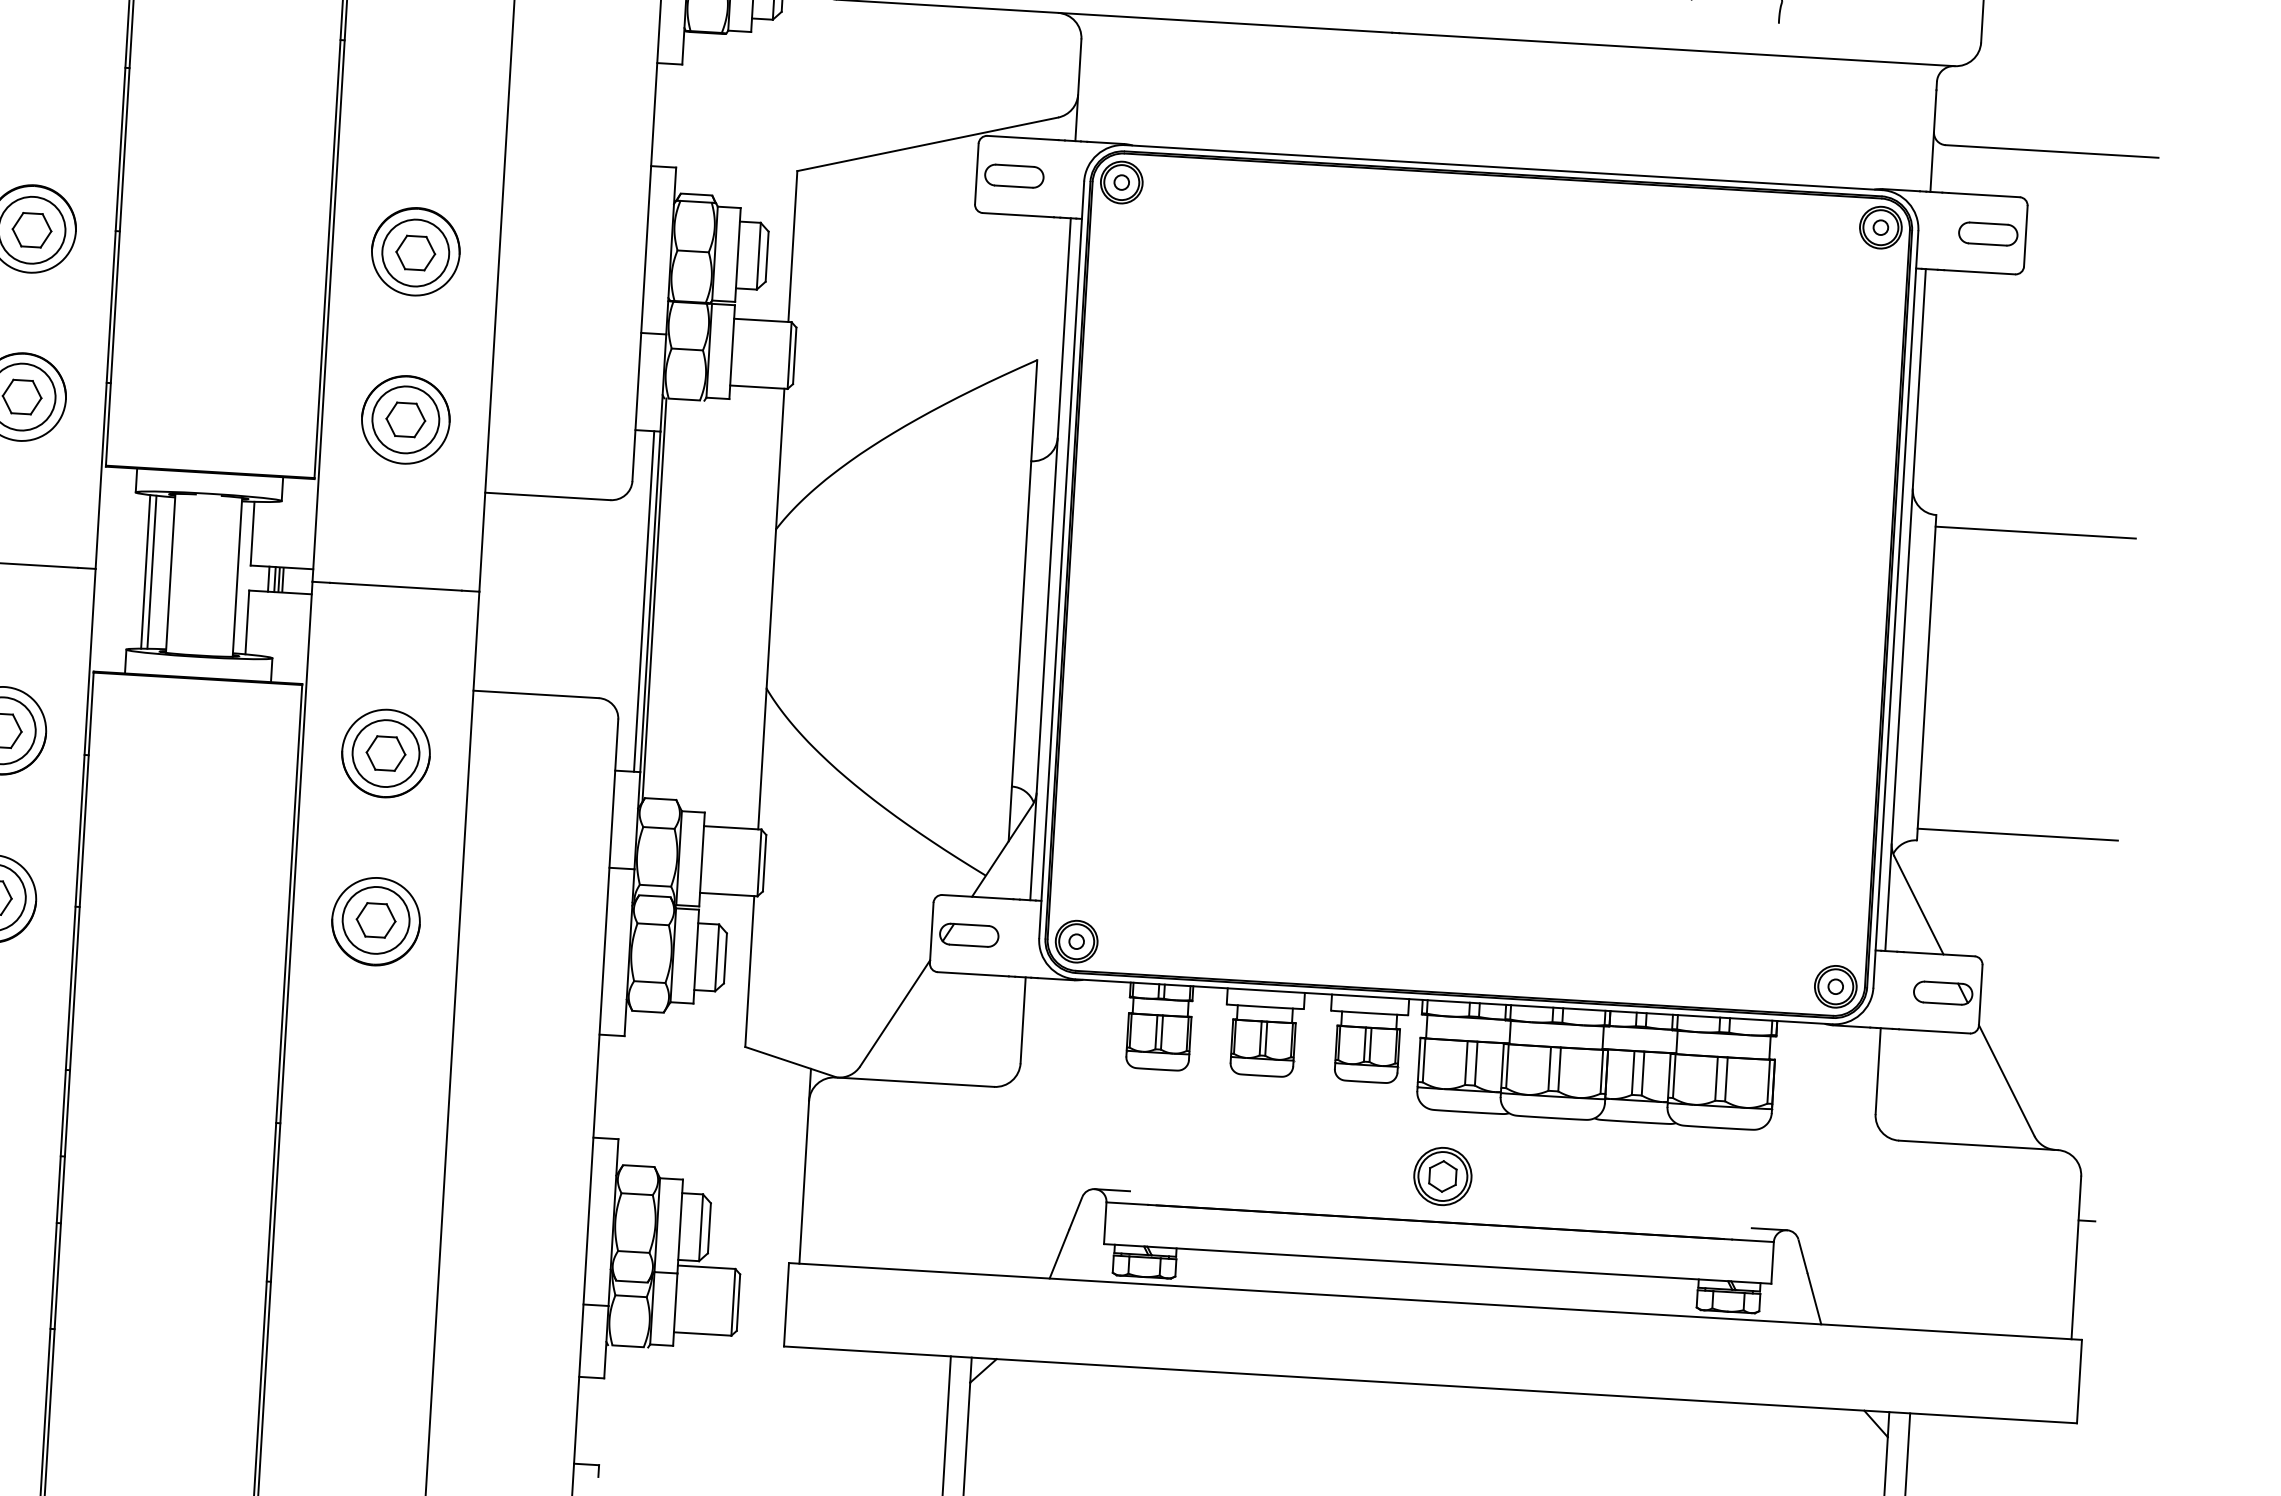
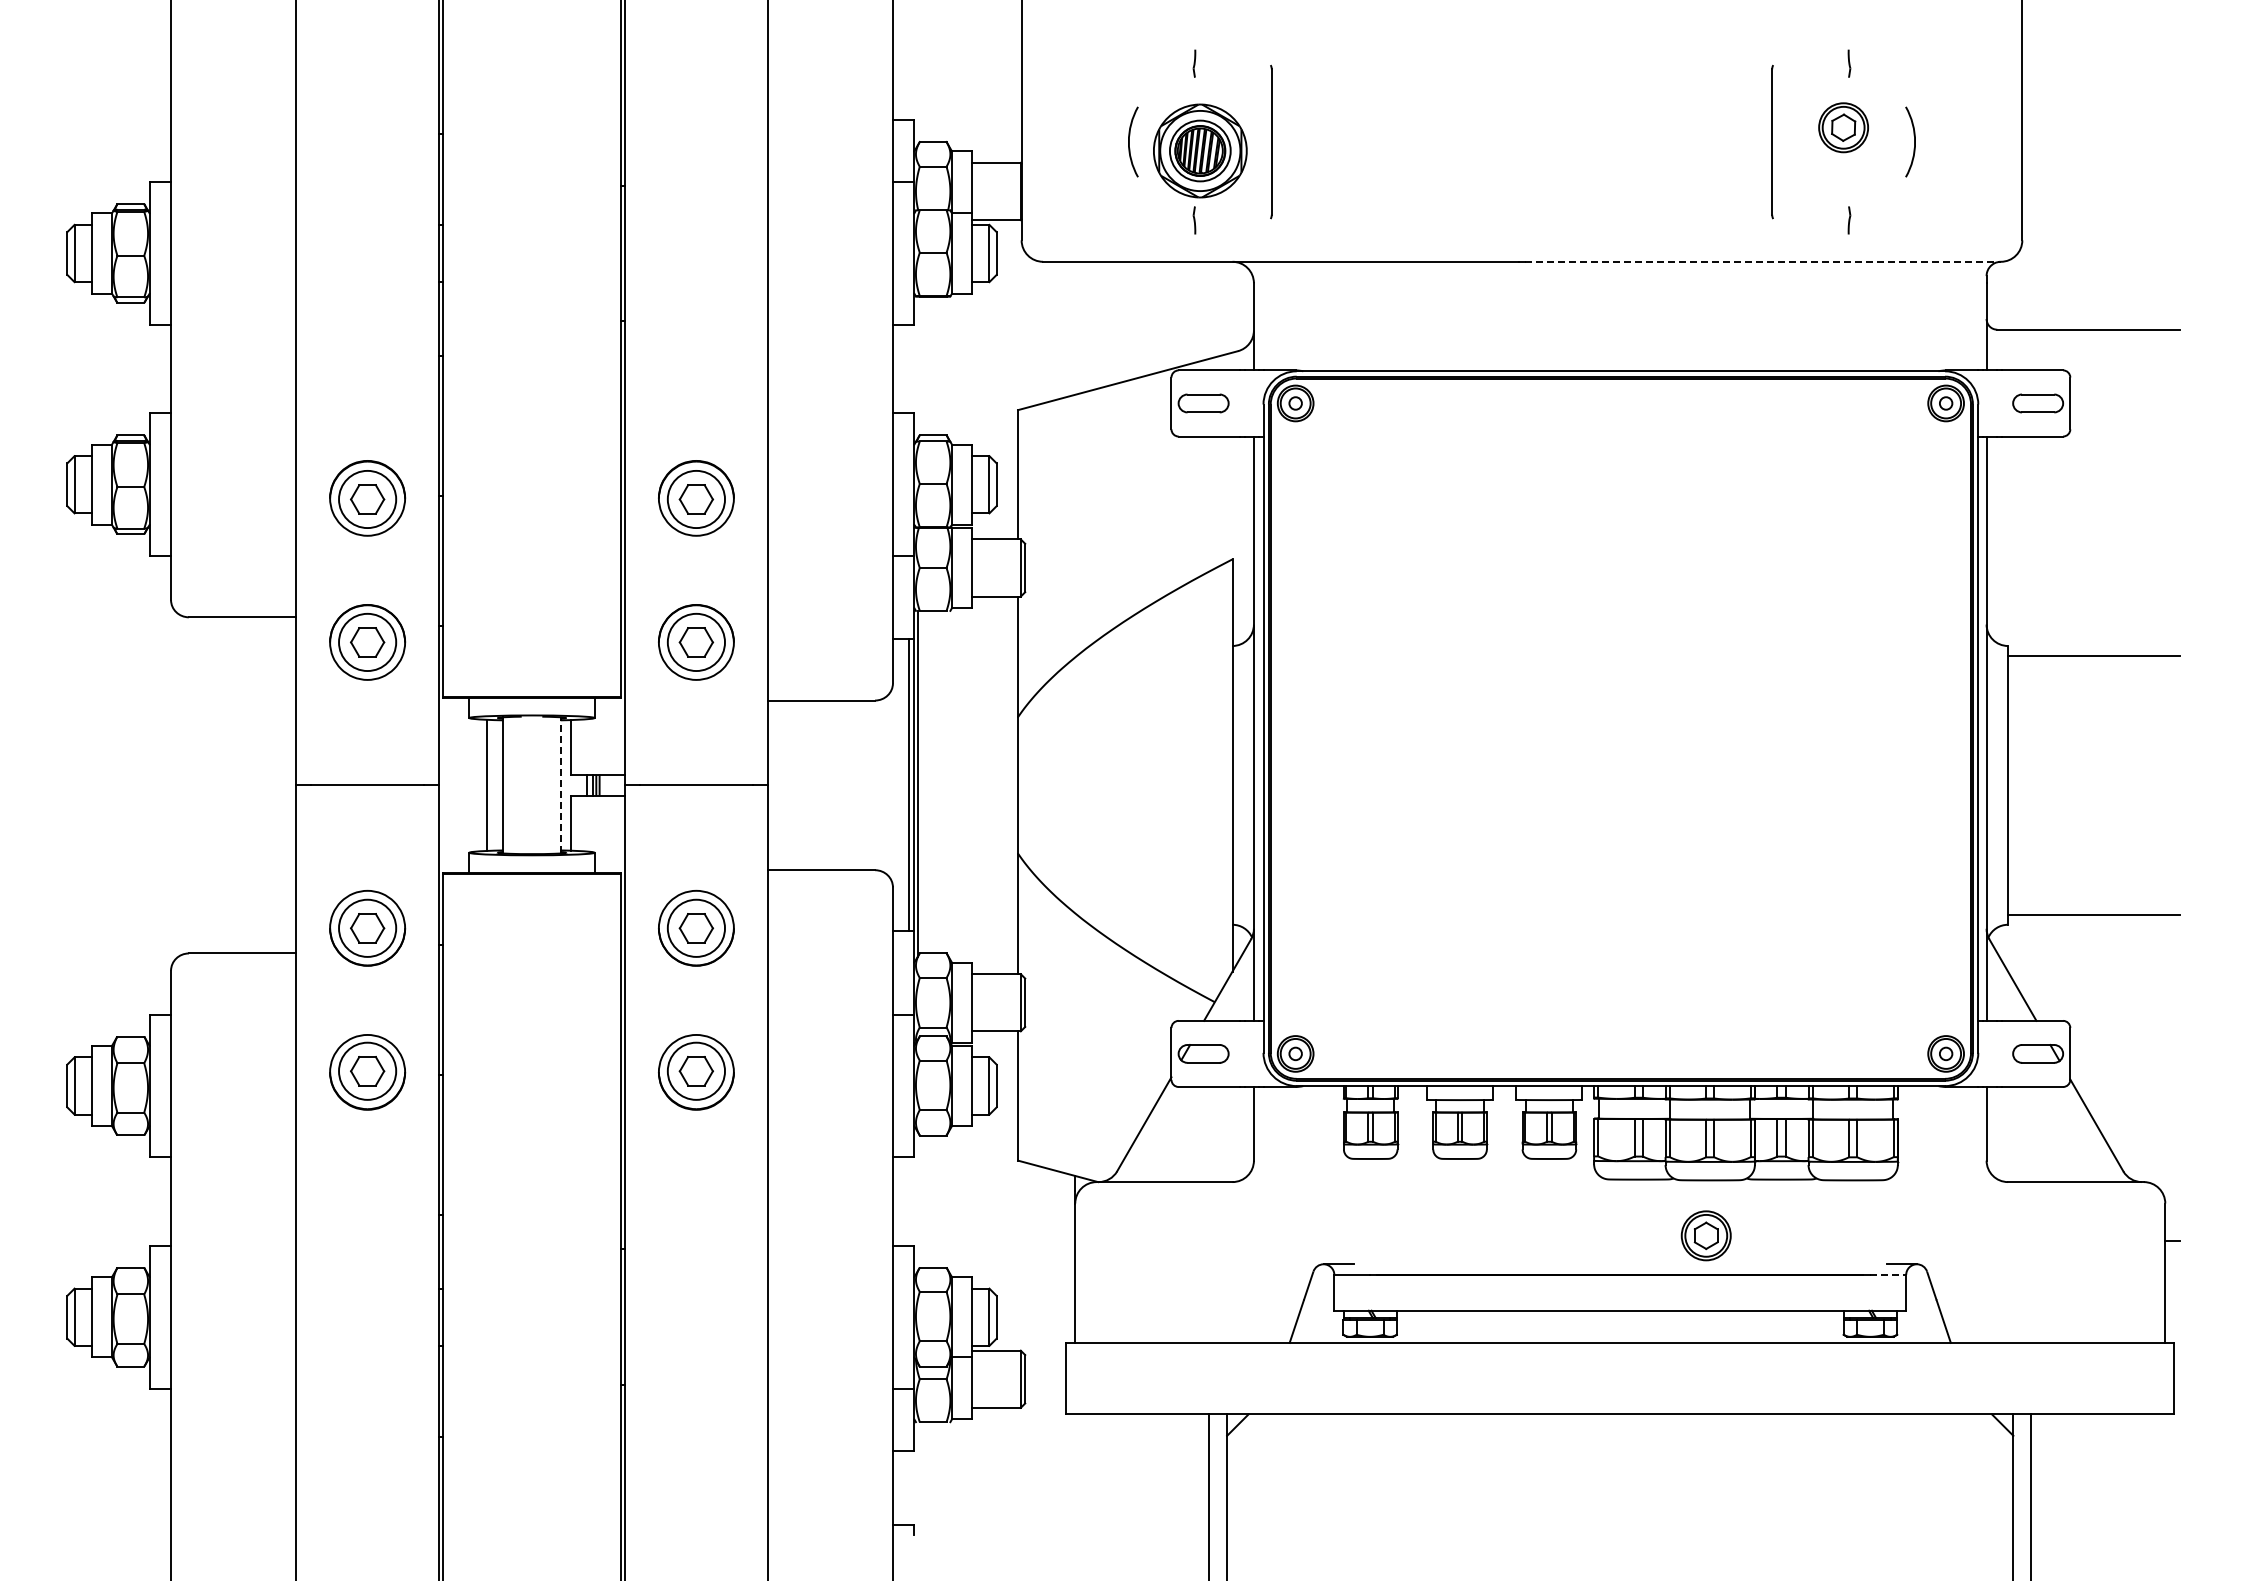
line: (1676, 49) -> (1762, 261), solid -> dashed
line: (145, 571) -> (481, 785), removed
line: (237, 576) -> (560, 784), solid -> dashed
part: (1442, 1176) -> (1705, 1235), moved
line: (1753, 1241) -> (1888, 1275), solid -> dashed

